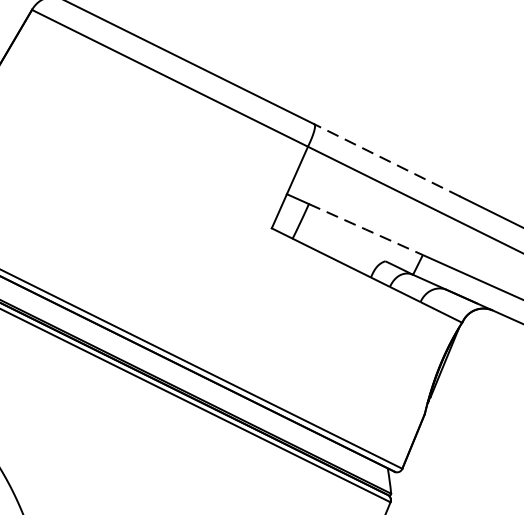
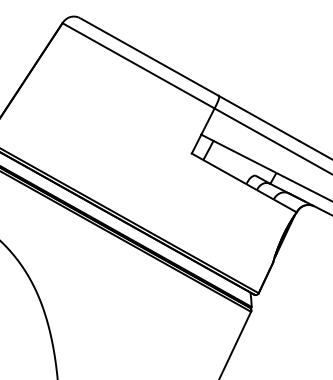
line: (386, 160) -> (258, 118), dashed -> solid
line: (365, 228) -> (244, 156), dashed -> solid

